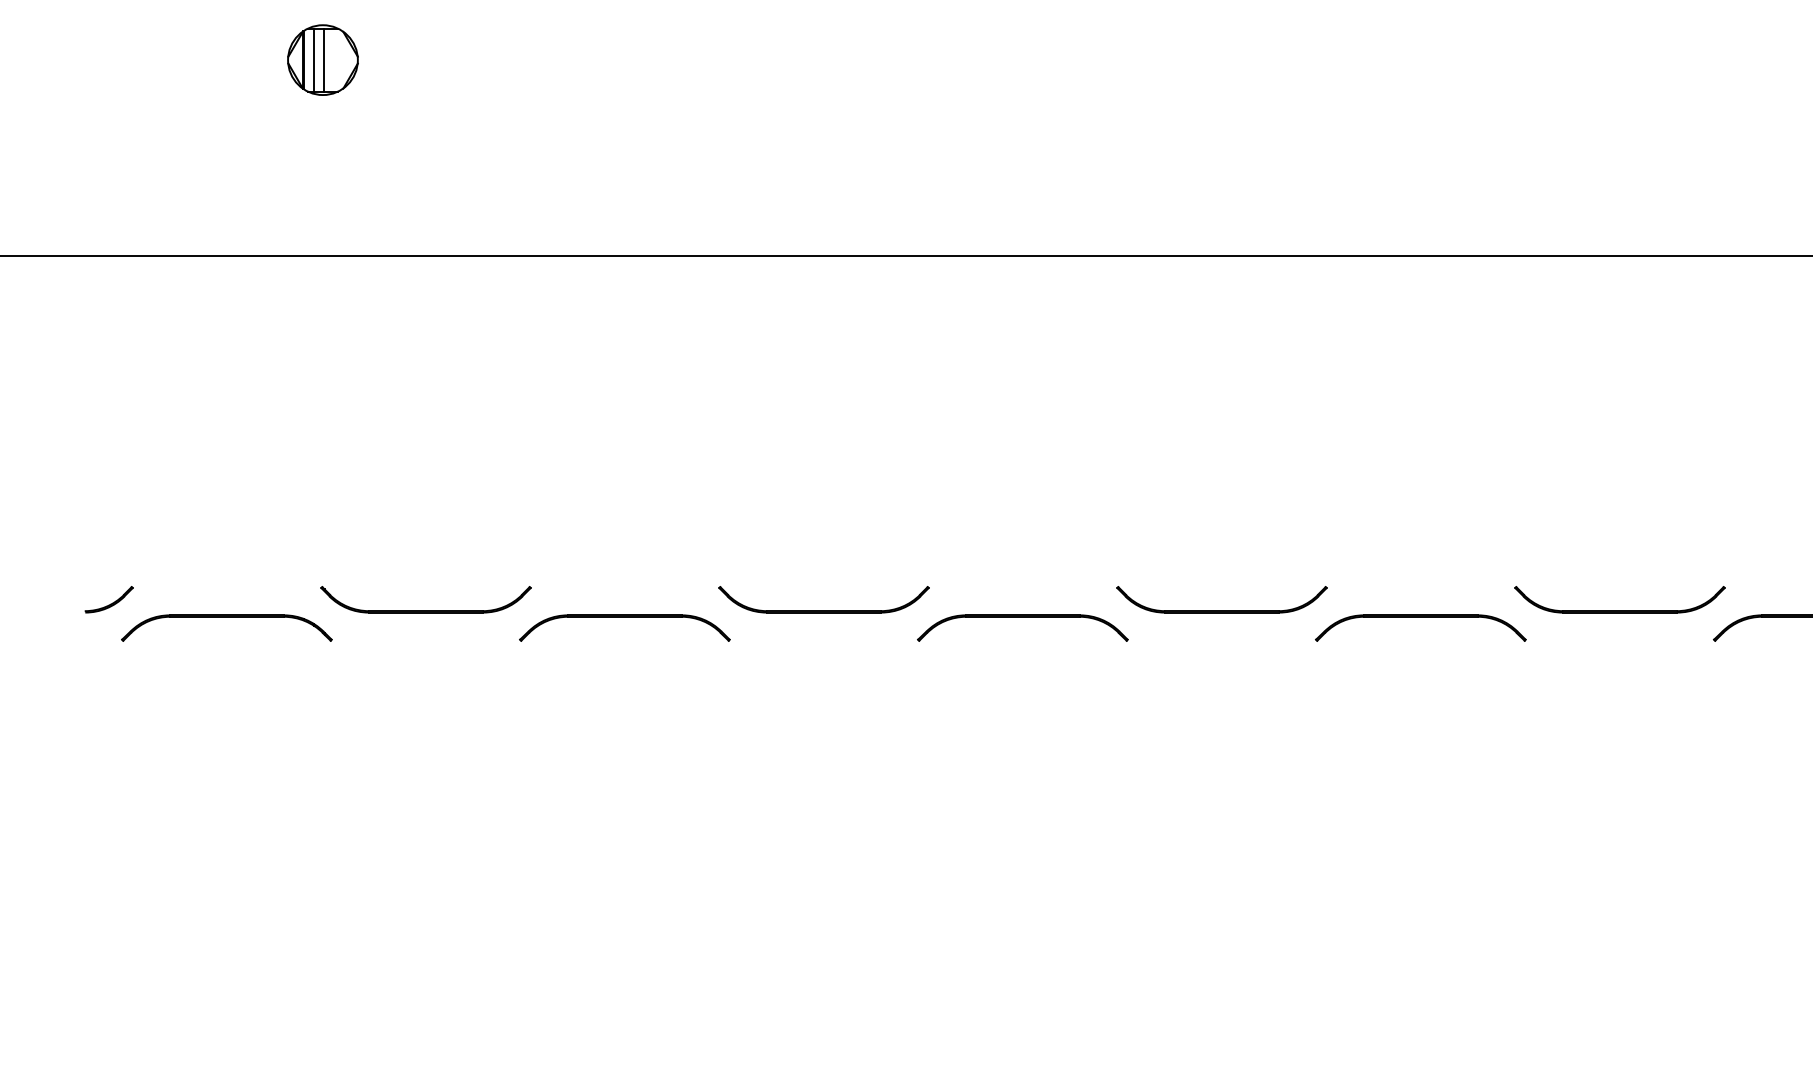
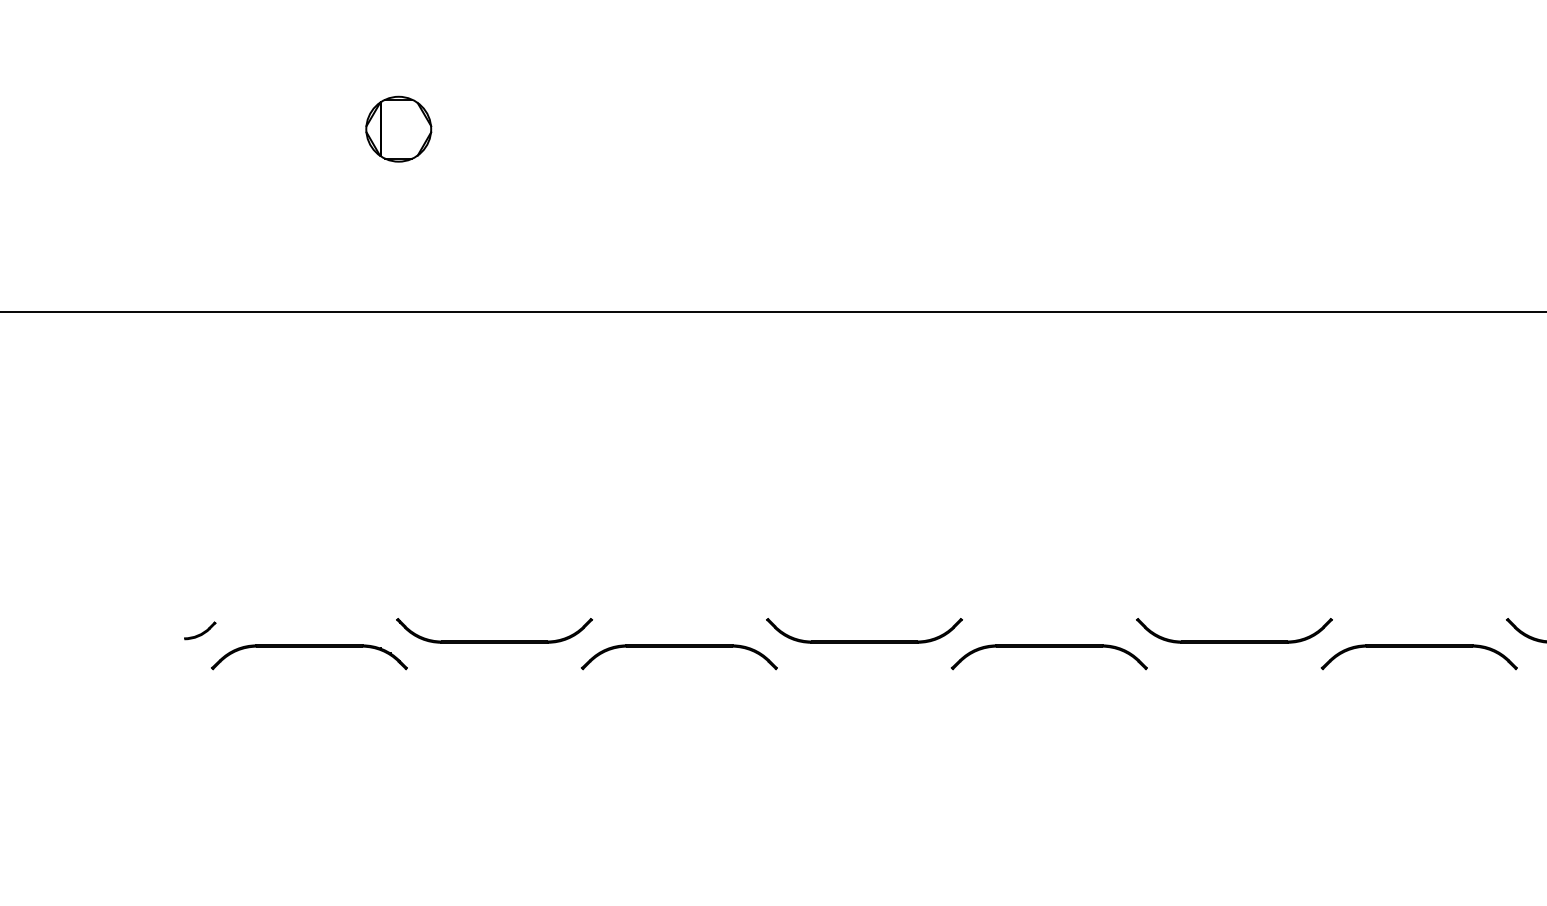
line: (314, 59) -> (390, 128), removed
line: (324, 59) -> (400, 128), removed
part: (108, 599) -> (199, 630), size x0.7

